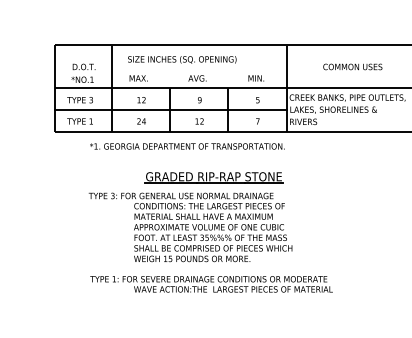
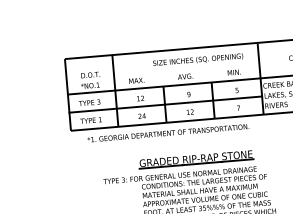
text: (182, 59) -> (198, 59), moved
text: (187, 146) -> (168, 133), moved
part: (213, 177) -> (195, 159), moved

